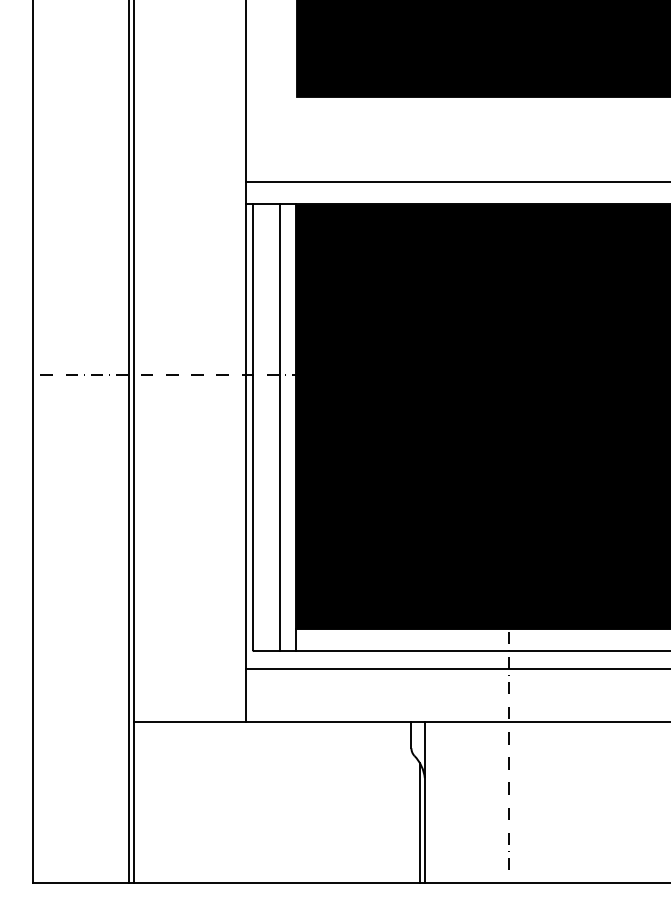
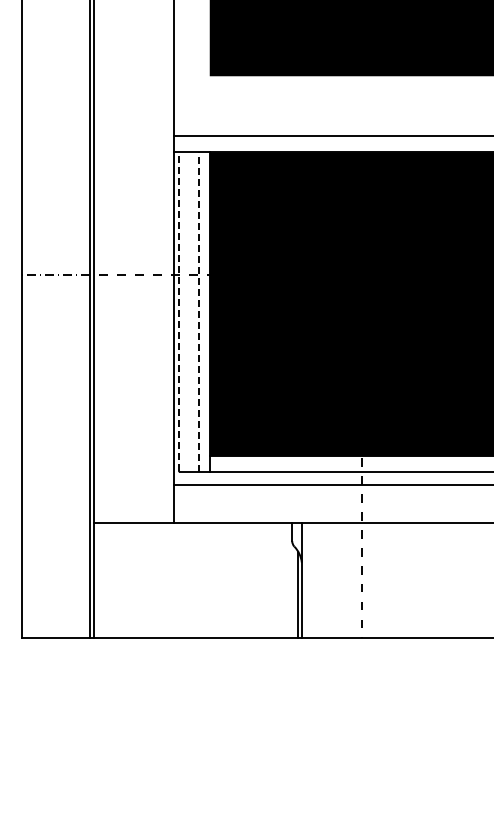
line: (252, 426) -> (178, 311), solid -> dashed
line: (280, 428) -> (198, 312), solid -> dashed

